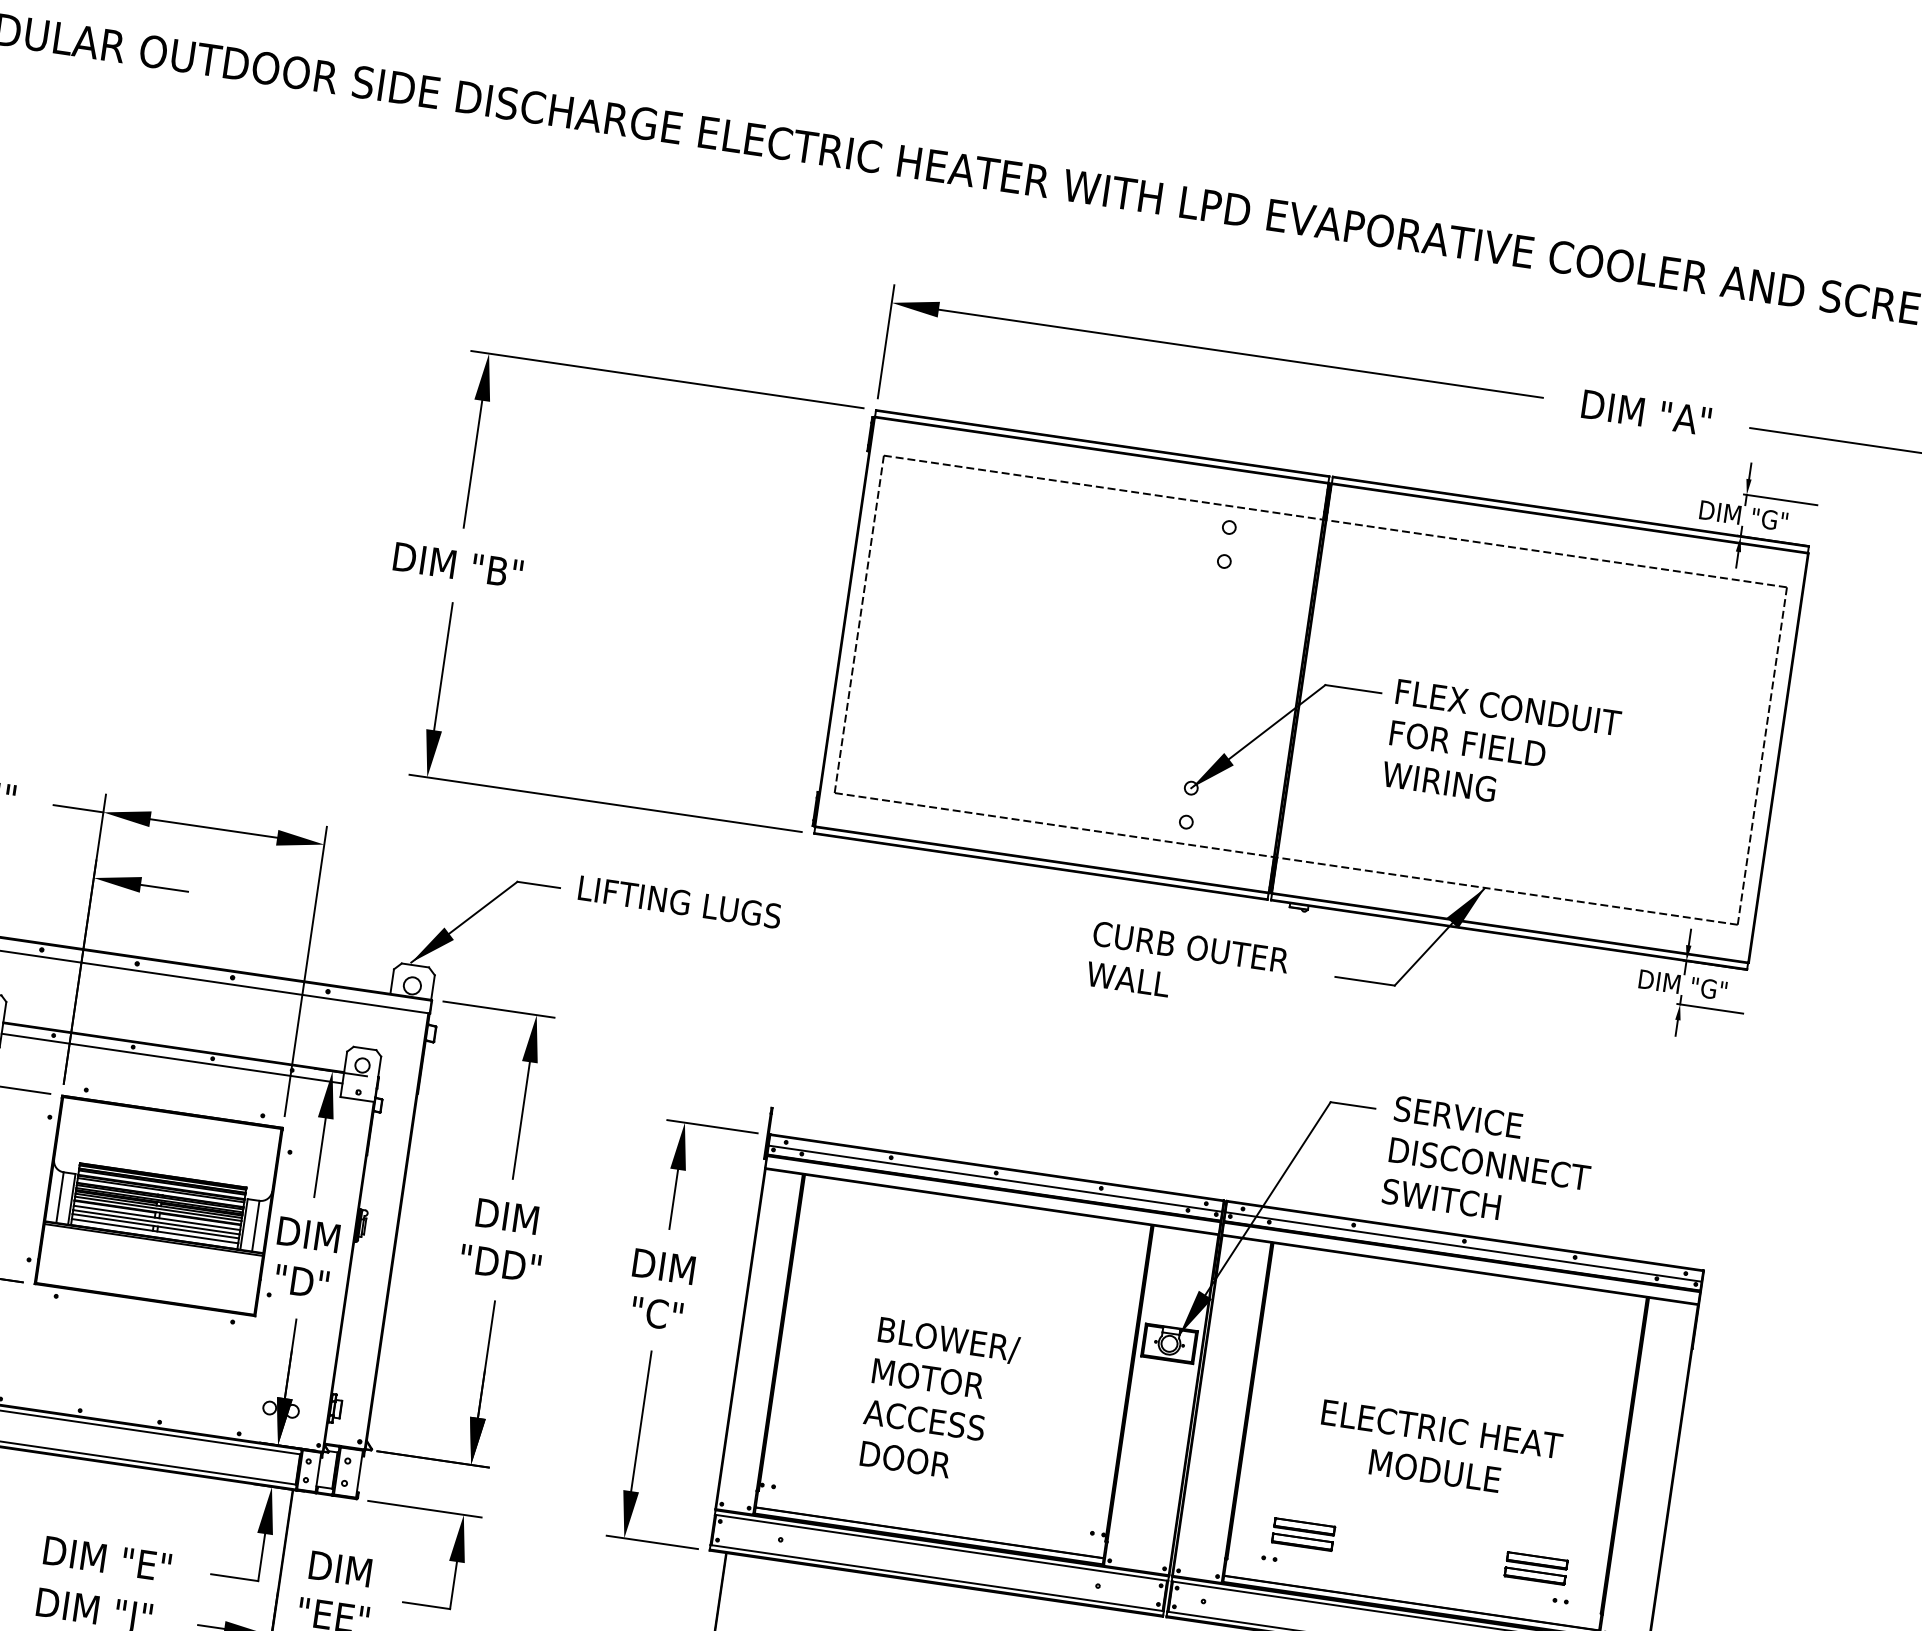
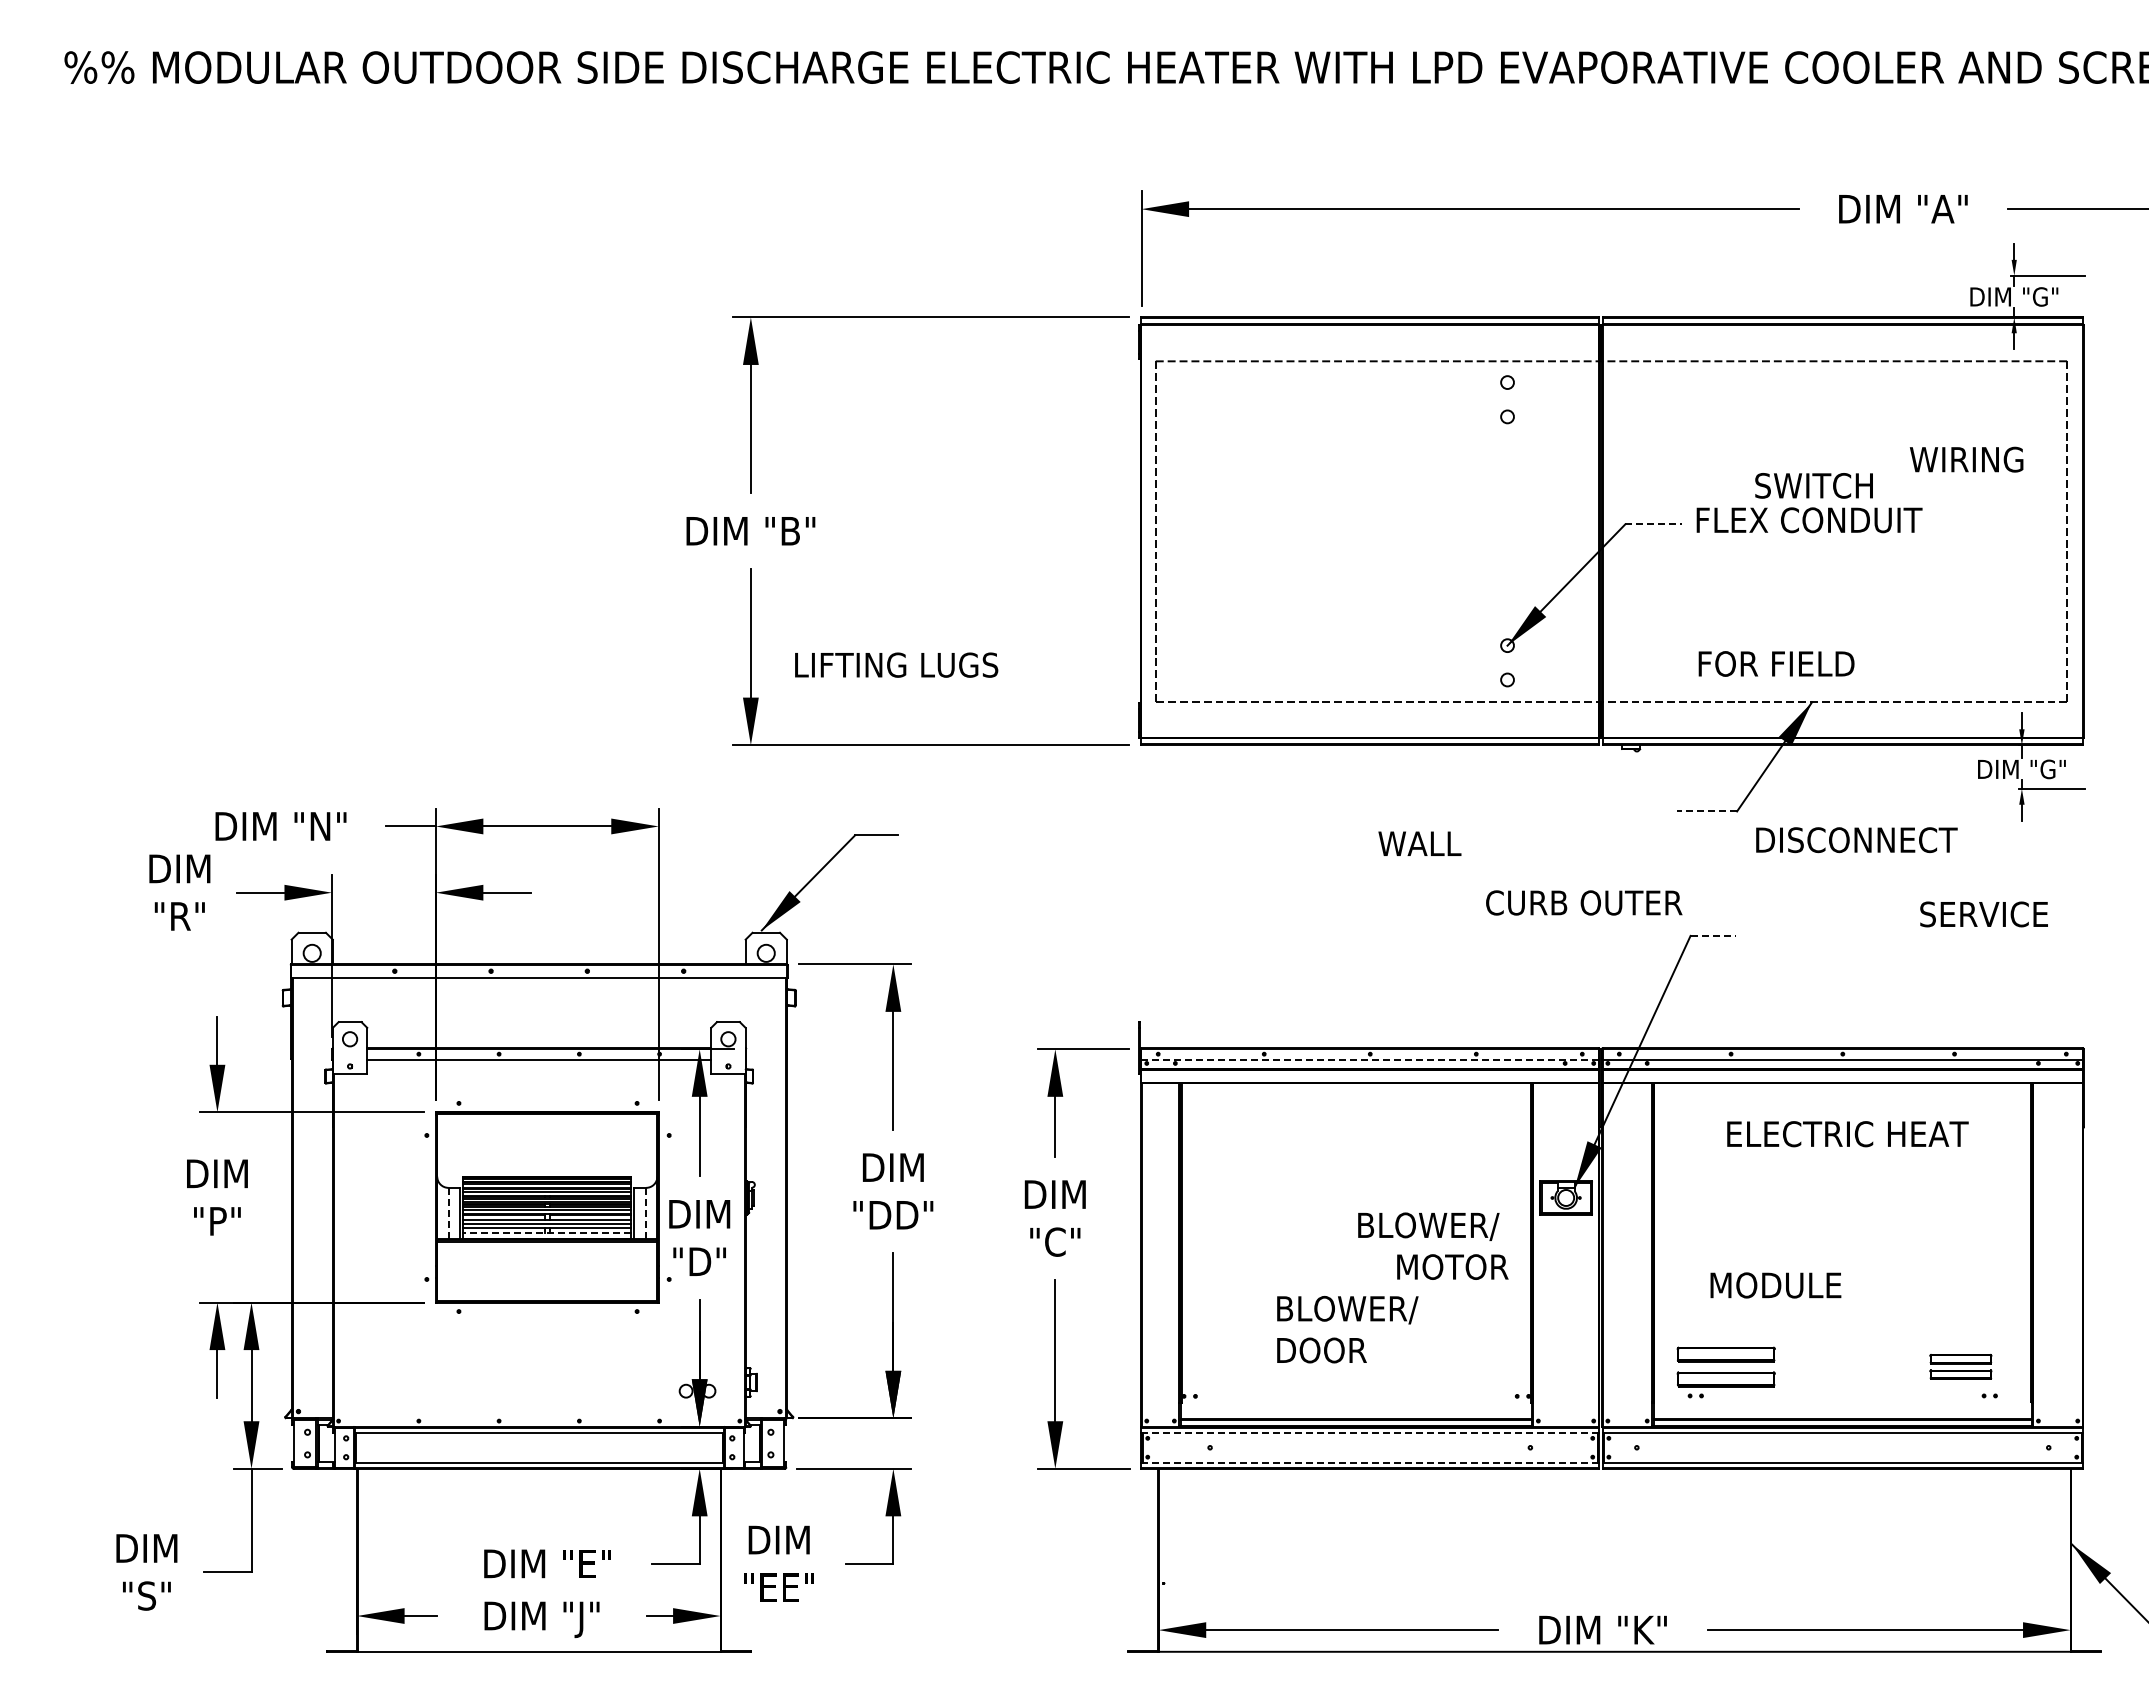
line: (1353, 689) -> (1653, 524), solid -> dashed
text: (1467, 743) -> (1776, 663), moved
text: (1439, 781) -> (1966, 459), moved
text: (679, 901) -> (896, 664), moved
text: (1191, 946) -> (1584, 902), moved
text: (1127, 979) -> (1419, 843), moved
line: (1365, 981) -> (1707, 811), solid -> dashed
line: (1353, 1105) -> (1713, 935), solid -> dashed
text: (1457, 1117) -> (1983, 914), moved
text: (1489, 1164) -> (1856, 840), moved
line: (995, 1178) -> (1370, 1059), solid -> dashed
line: (60, 1197) -> (448, 1213), solid -> dashed
text: (1440, 1198) -> (1813, 485), moved
line: (256, 1226) -> (646, 1213), solid -> dashed
line: (155, 1230) -> (547, 1232), solid -> dashed
text: (948, 1340) -> (1428, 1226), moved
text: (928, 1377) -> (1452, 1266), moved
text: (935, 1422) -> (1346, 1309), ACCESS -> BLOWER/
text: (1441, 1429) -> (1847, 1134), moved
text: (1434, 1471) -> (1775, 1285), moved
part: (1303, 1533) -> (1725, 1366), size x1.6
line: (941, 1547) -> (1370, 1432), solid -> dashed
line: (937, 1578) -> (1370, 1463), solid -> dashed

